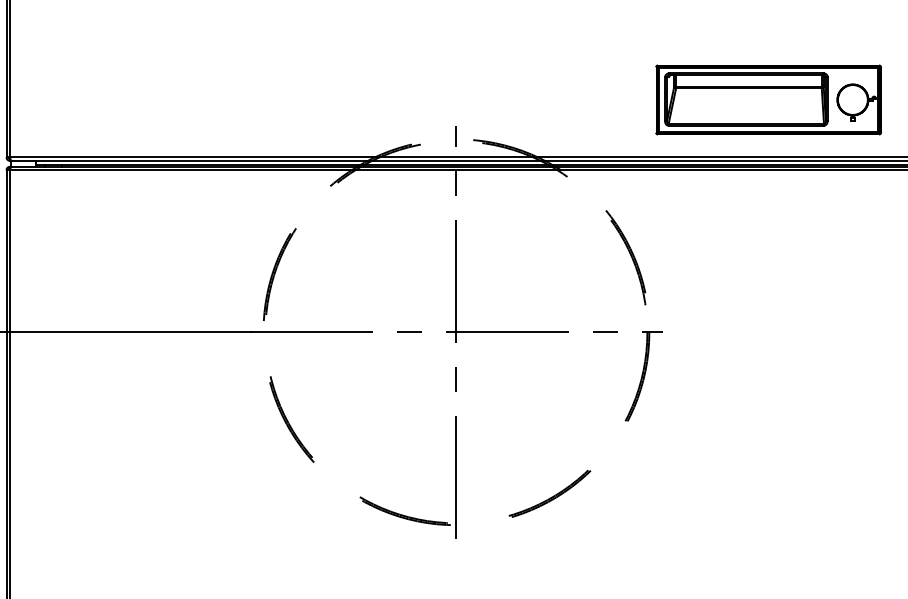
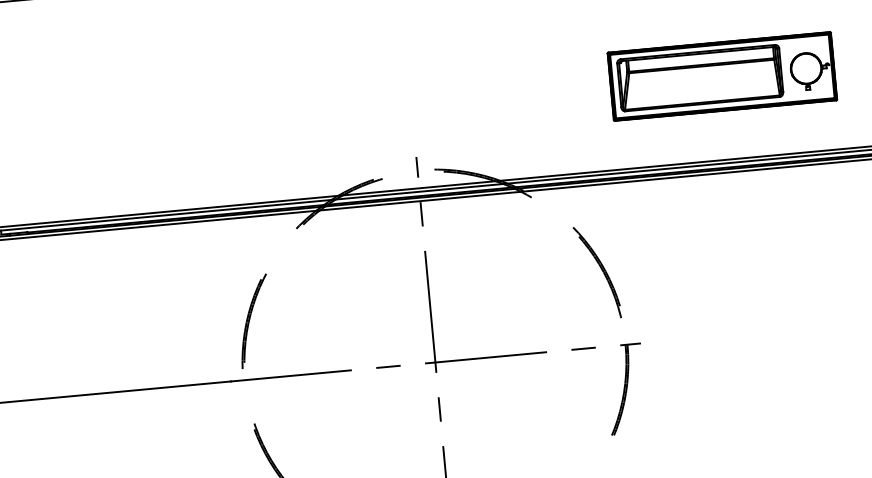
part: (768, 99) -> (722, 76), moved

